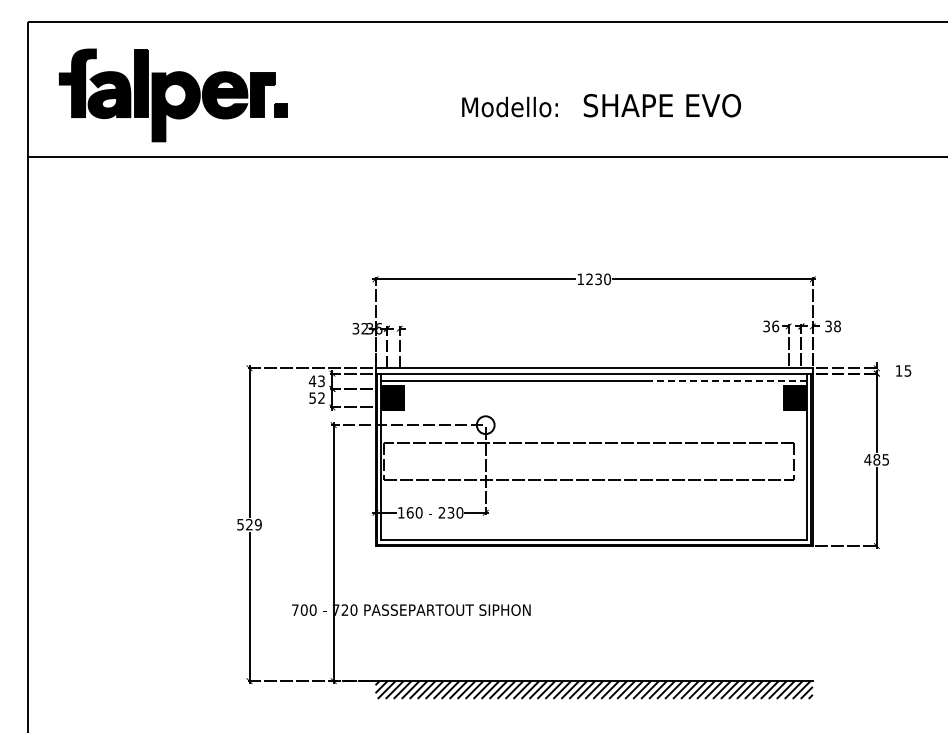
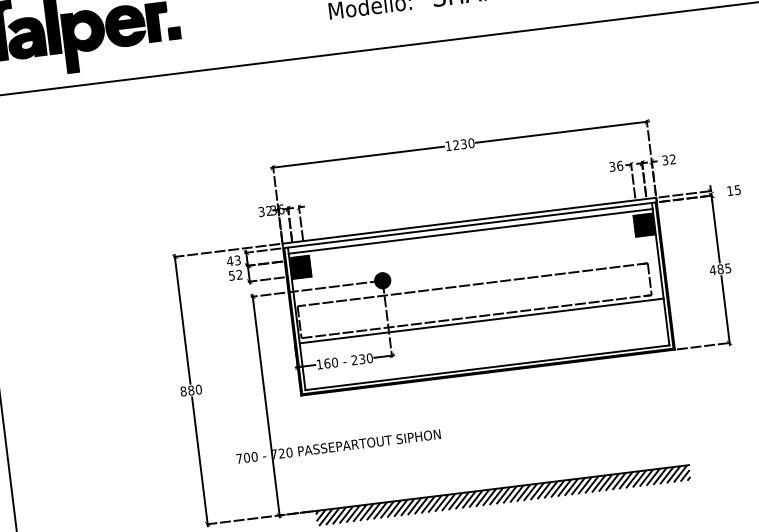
text: (837, 326) -> (672, 159), 38 -> 32
line: (727, 380) -> (584, 217), dashed -> solid
fill: (485, 425) -> (382, 281), added
line: (594, 485) -> (481, 320), added
text: (249, 524) -> (191, 390), 529 -> 880

